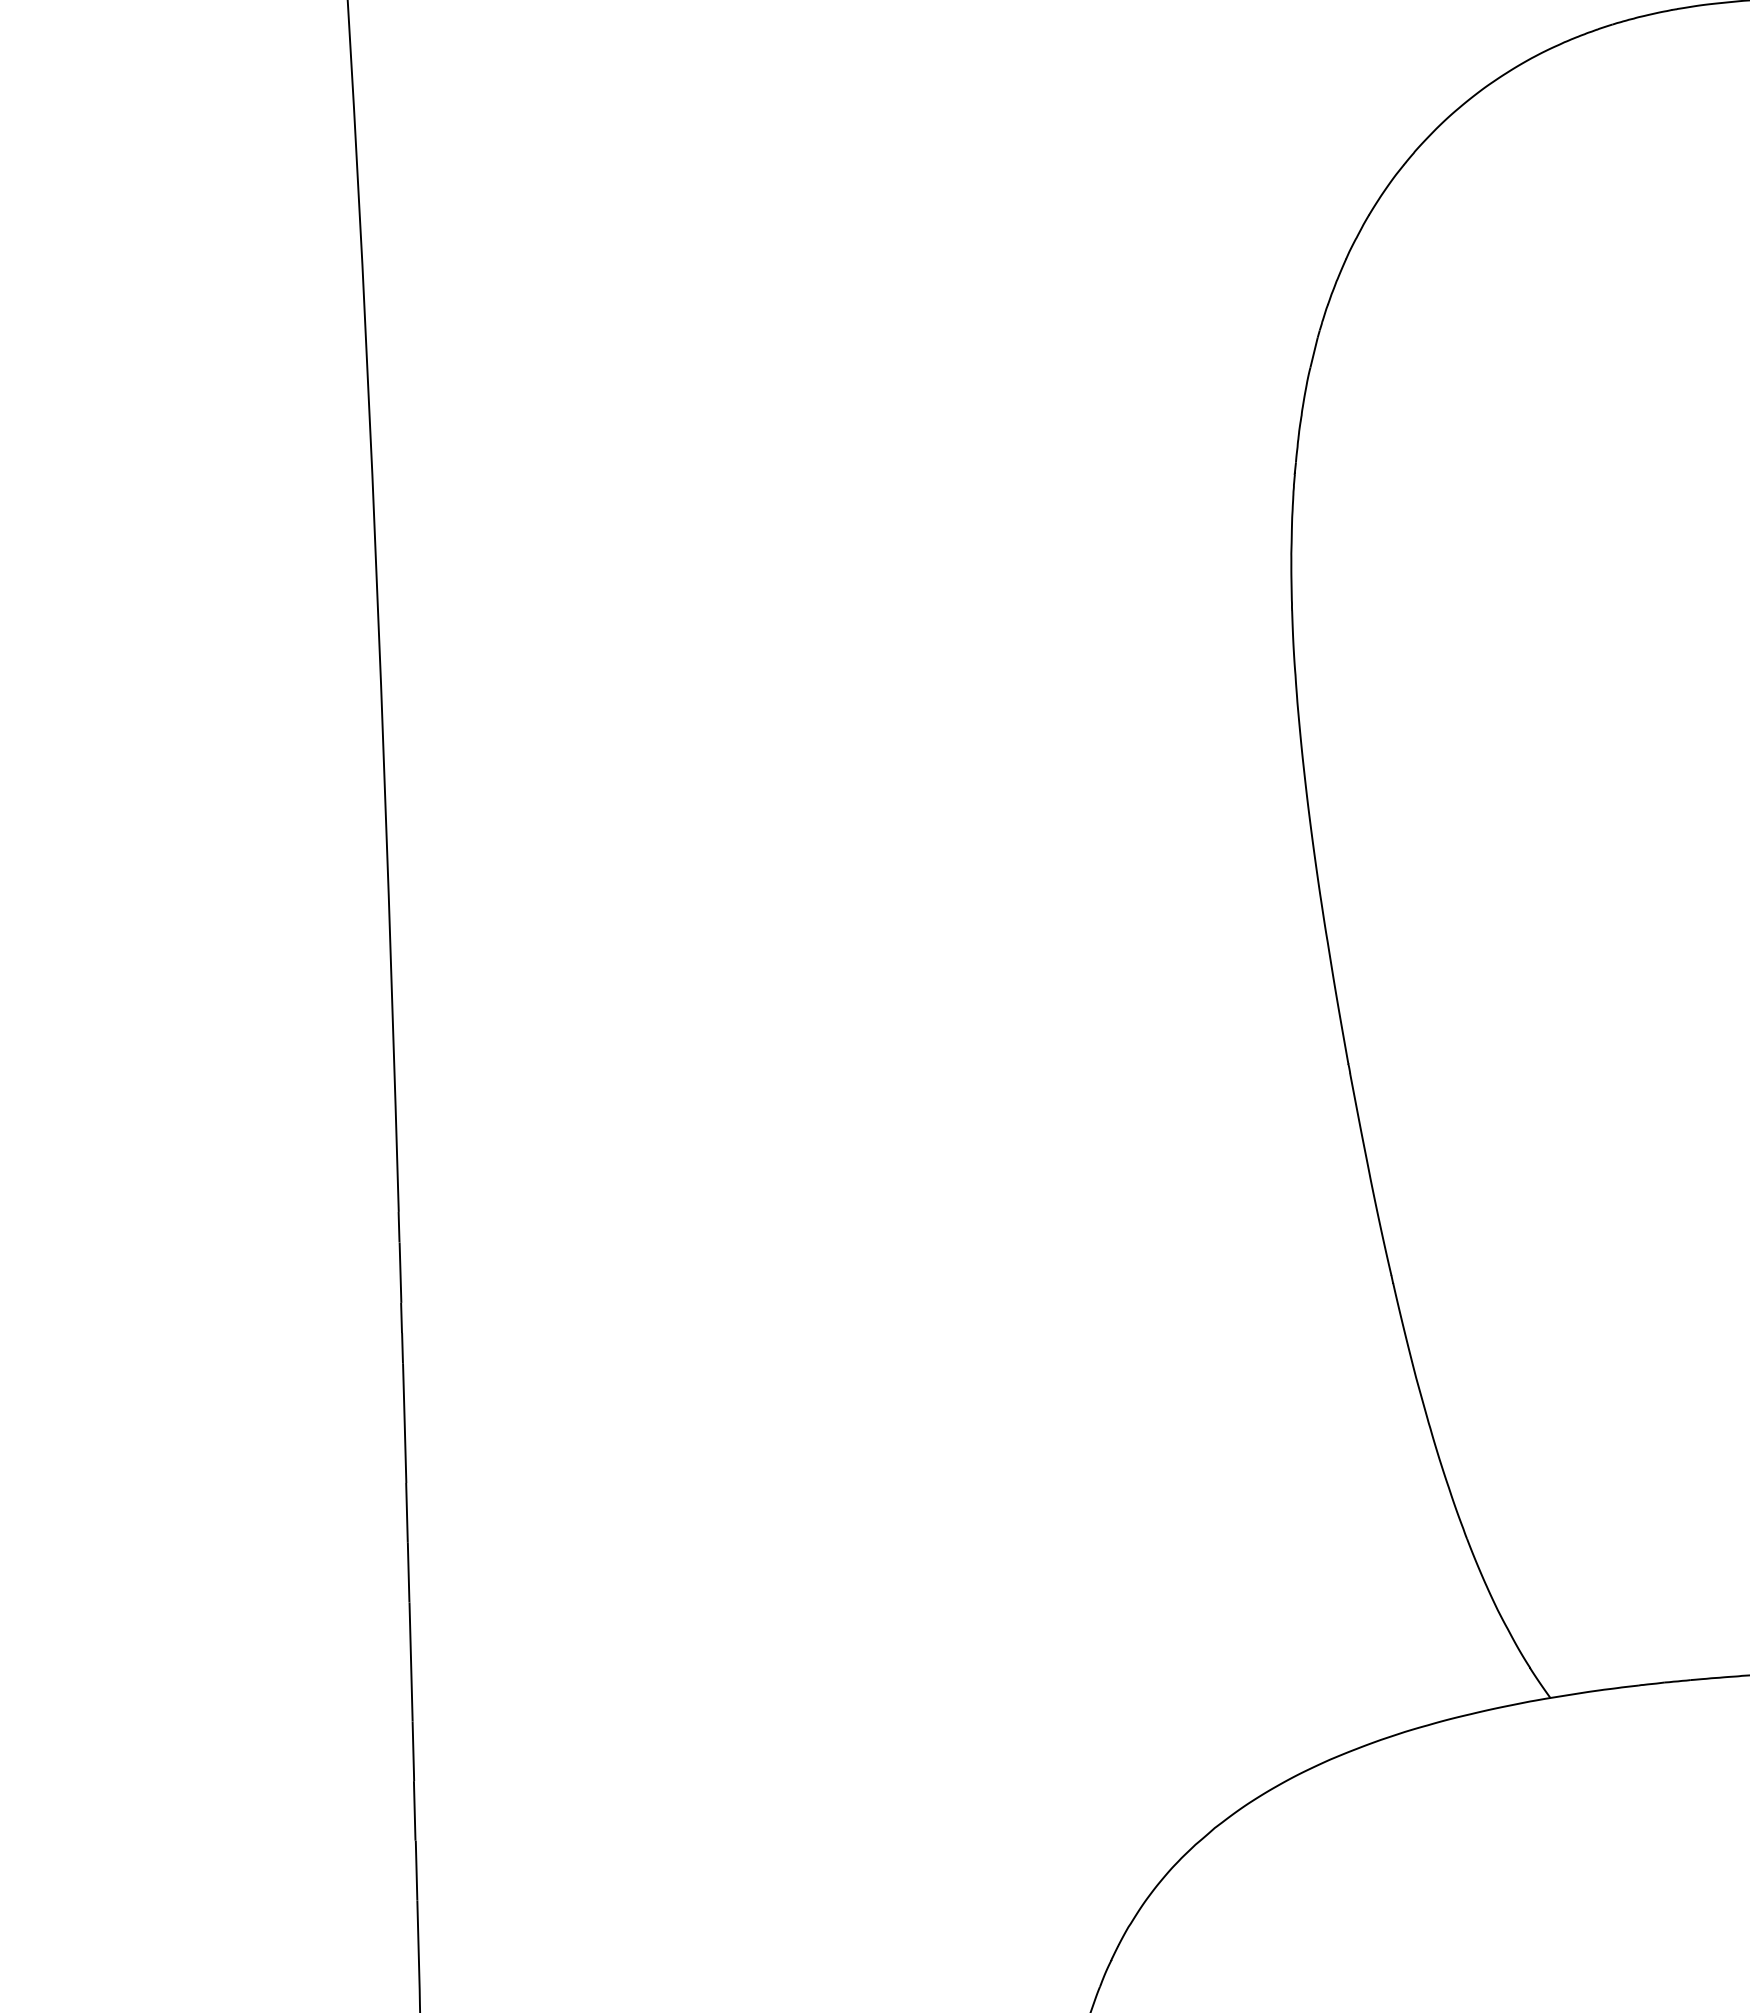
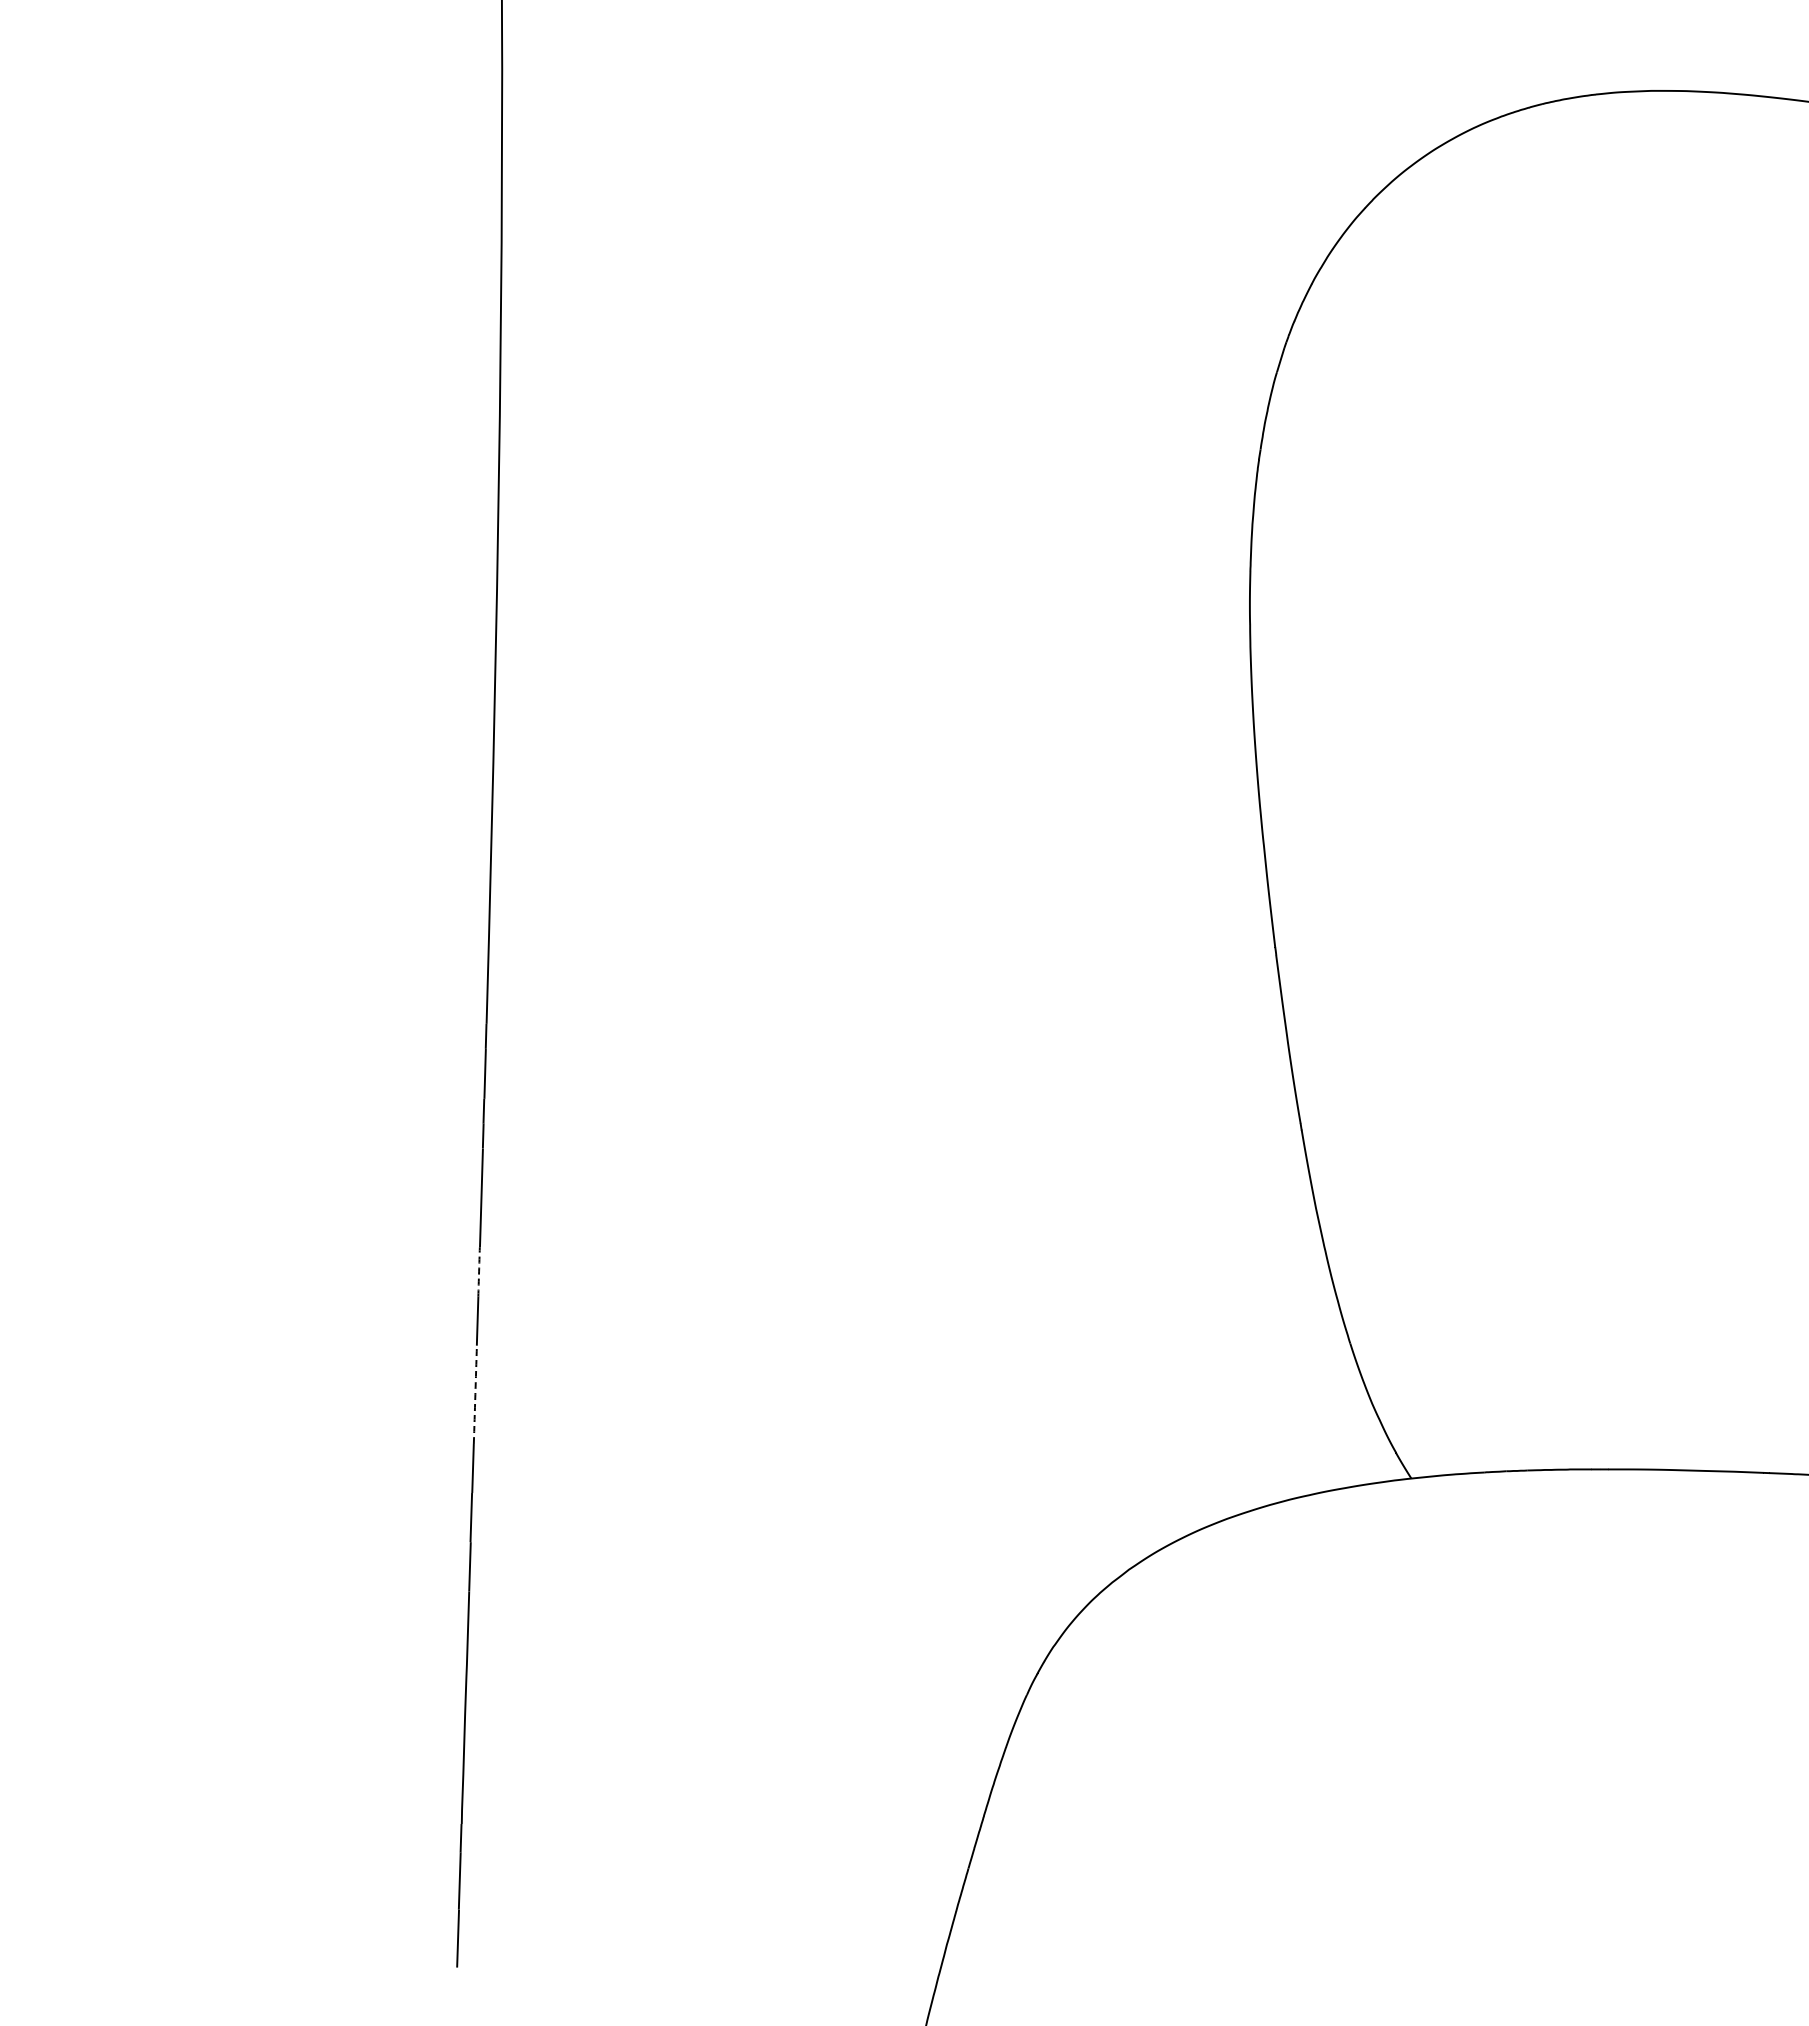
arc: (407, 1512) -> (479, 1271), solid -> dashed
arc: (411, 1661) -> (475, 1394), solid -> dashed

